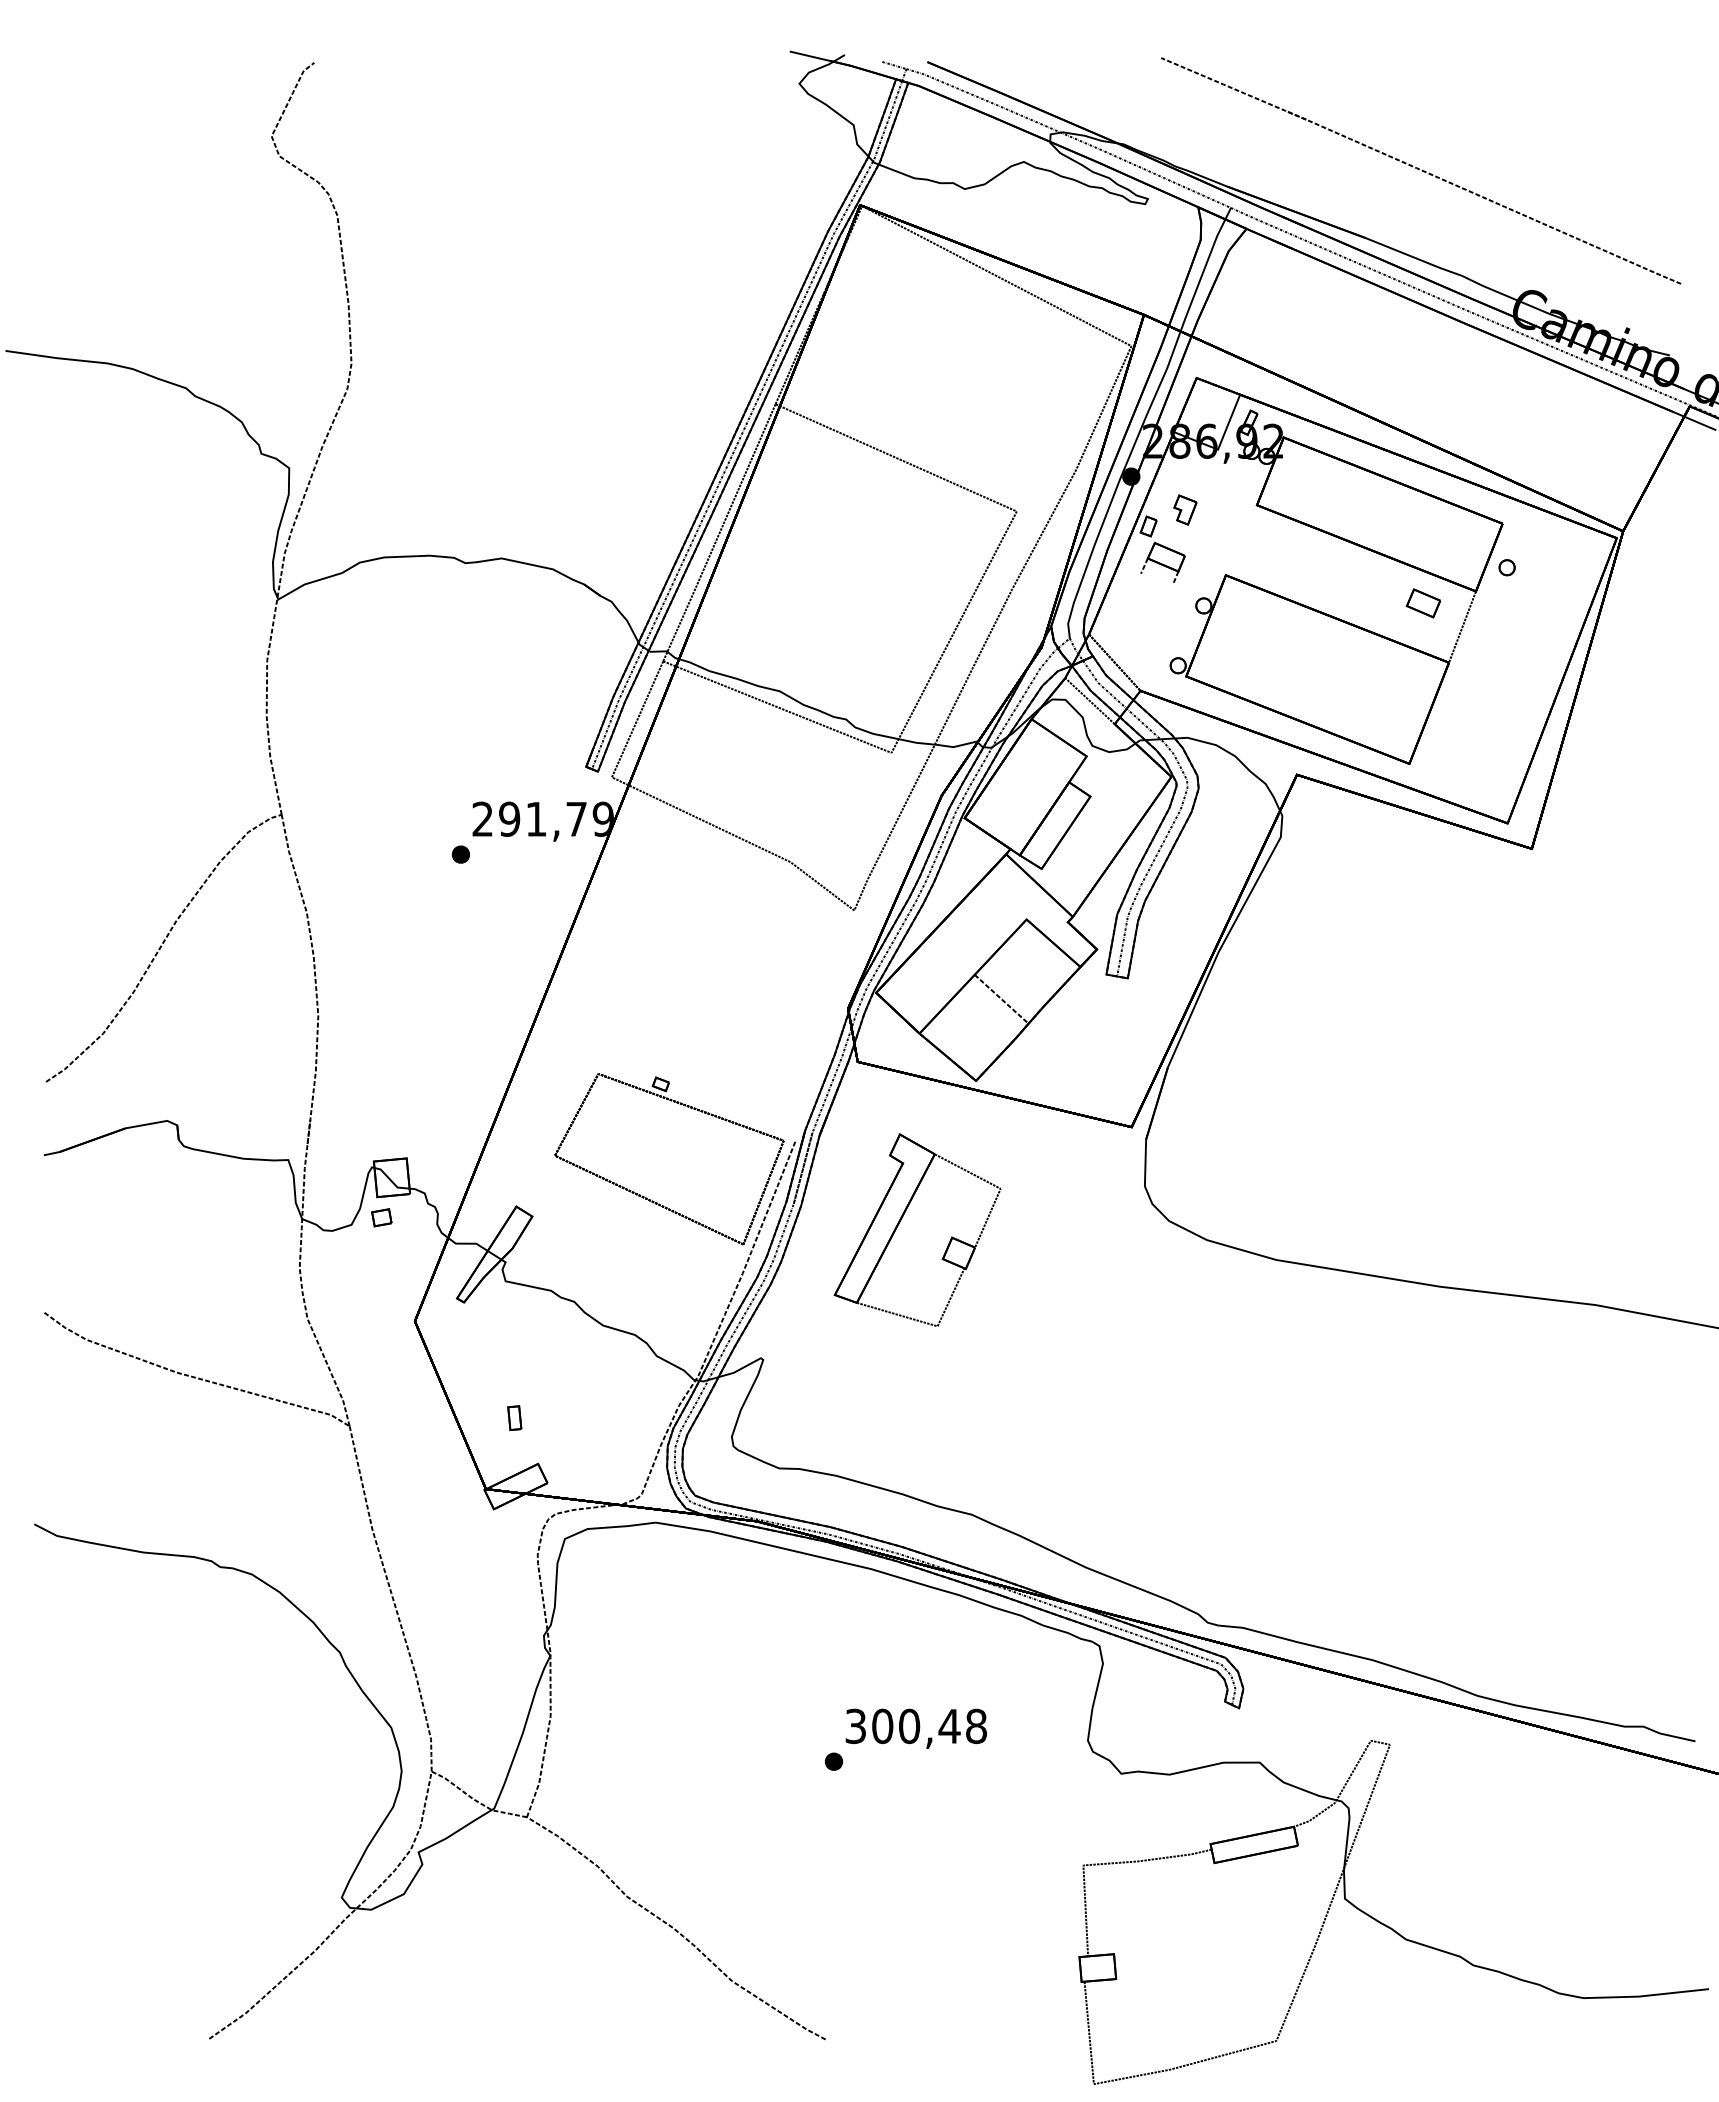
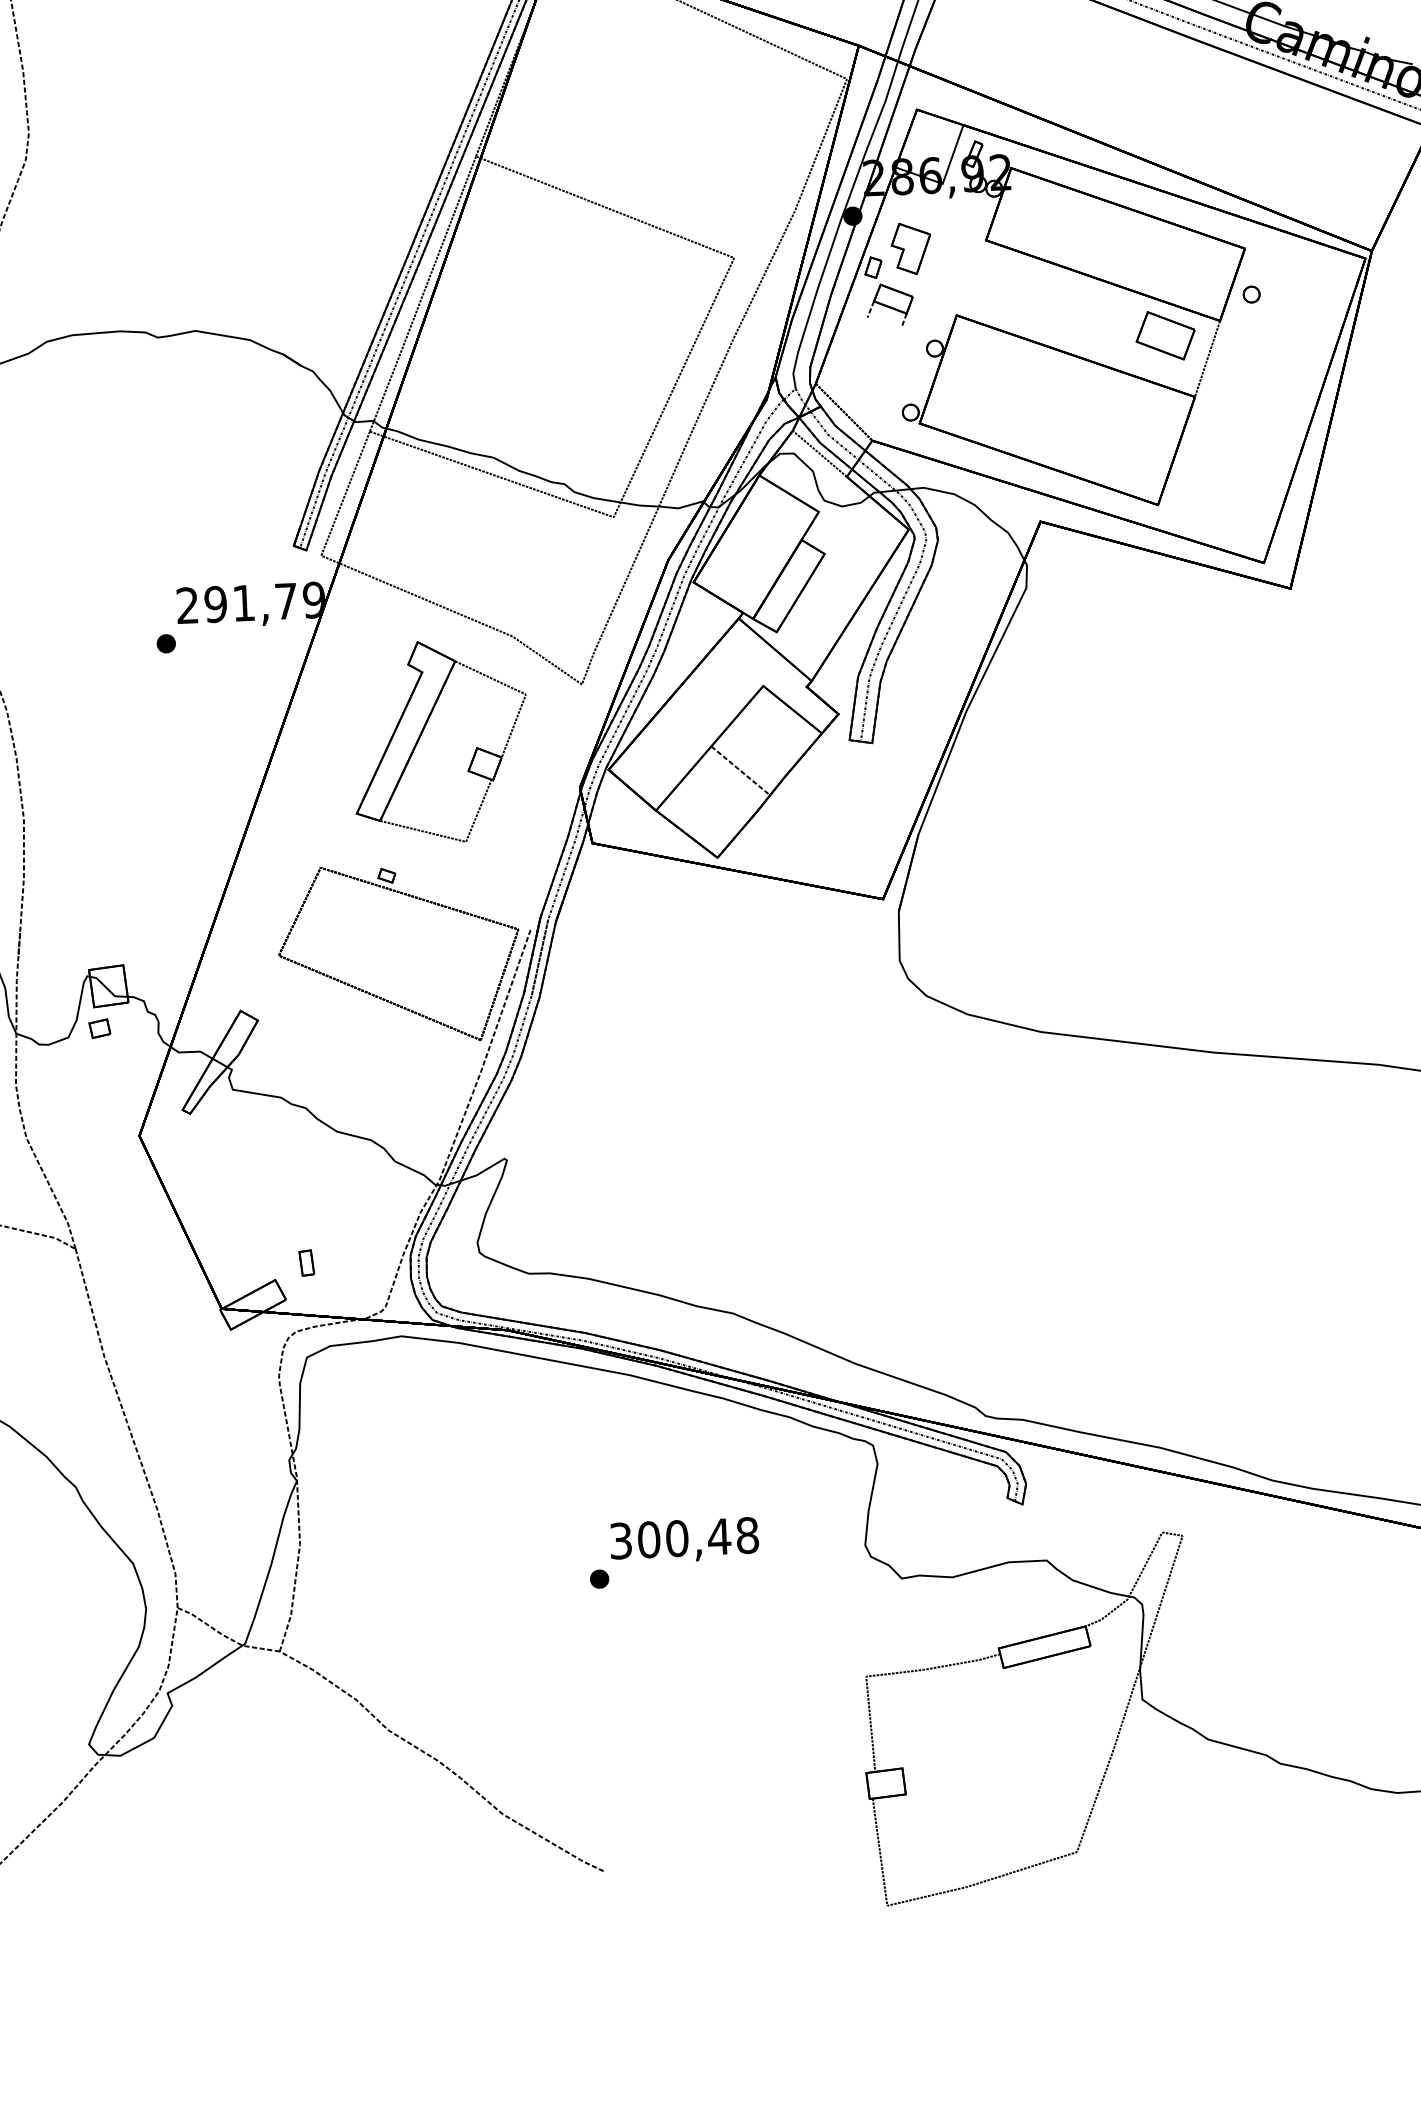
part: (1185, 509) -> (911, 248), size x1.67
part: (1423, 603) -> (1165, 335), size x1.67
part: (901, 1220) -> (423, 732), moved
part: (514, 1417) -> (306, 1262), moved

